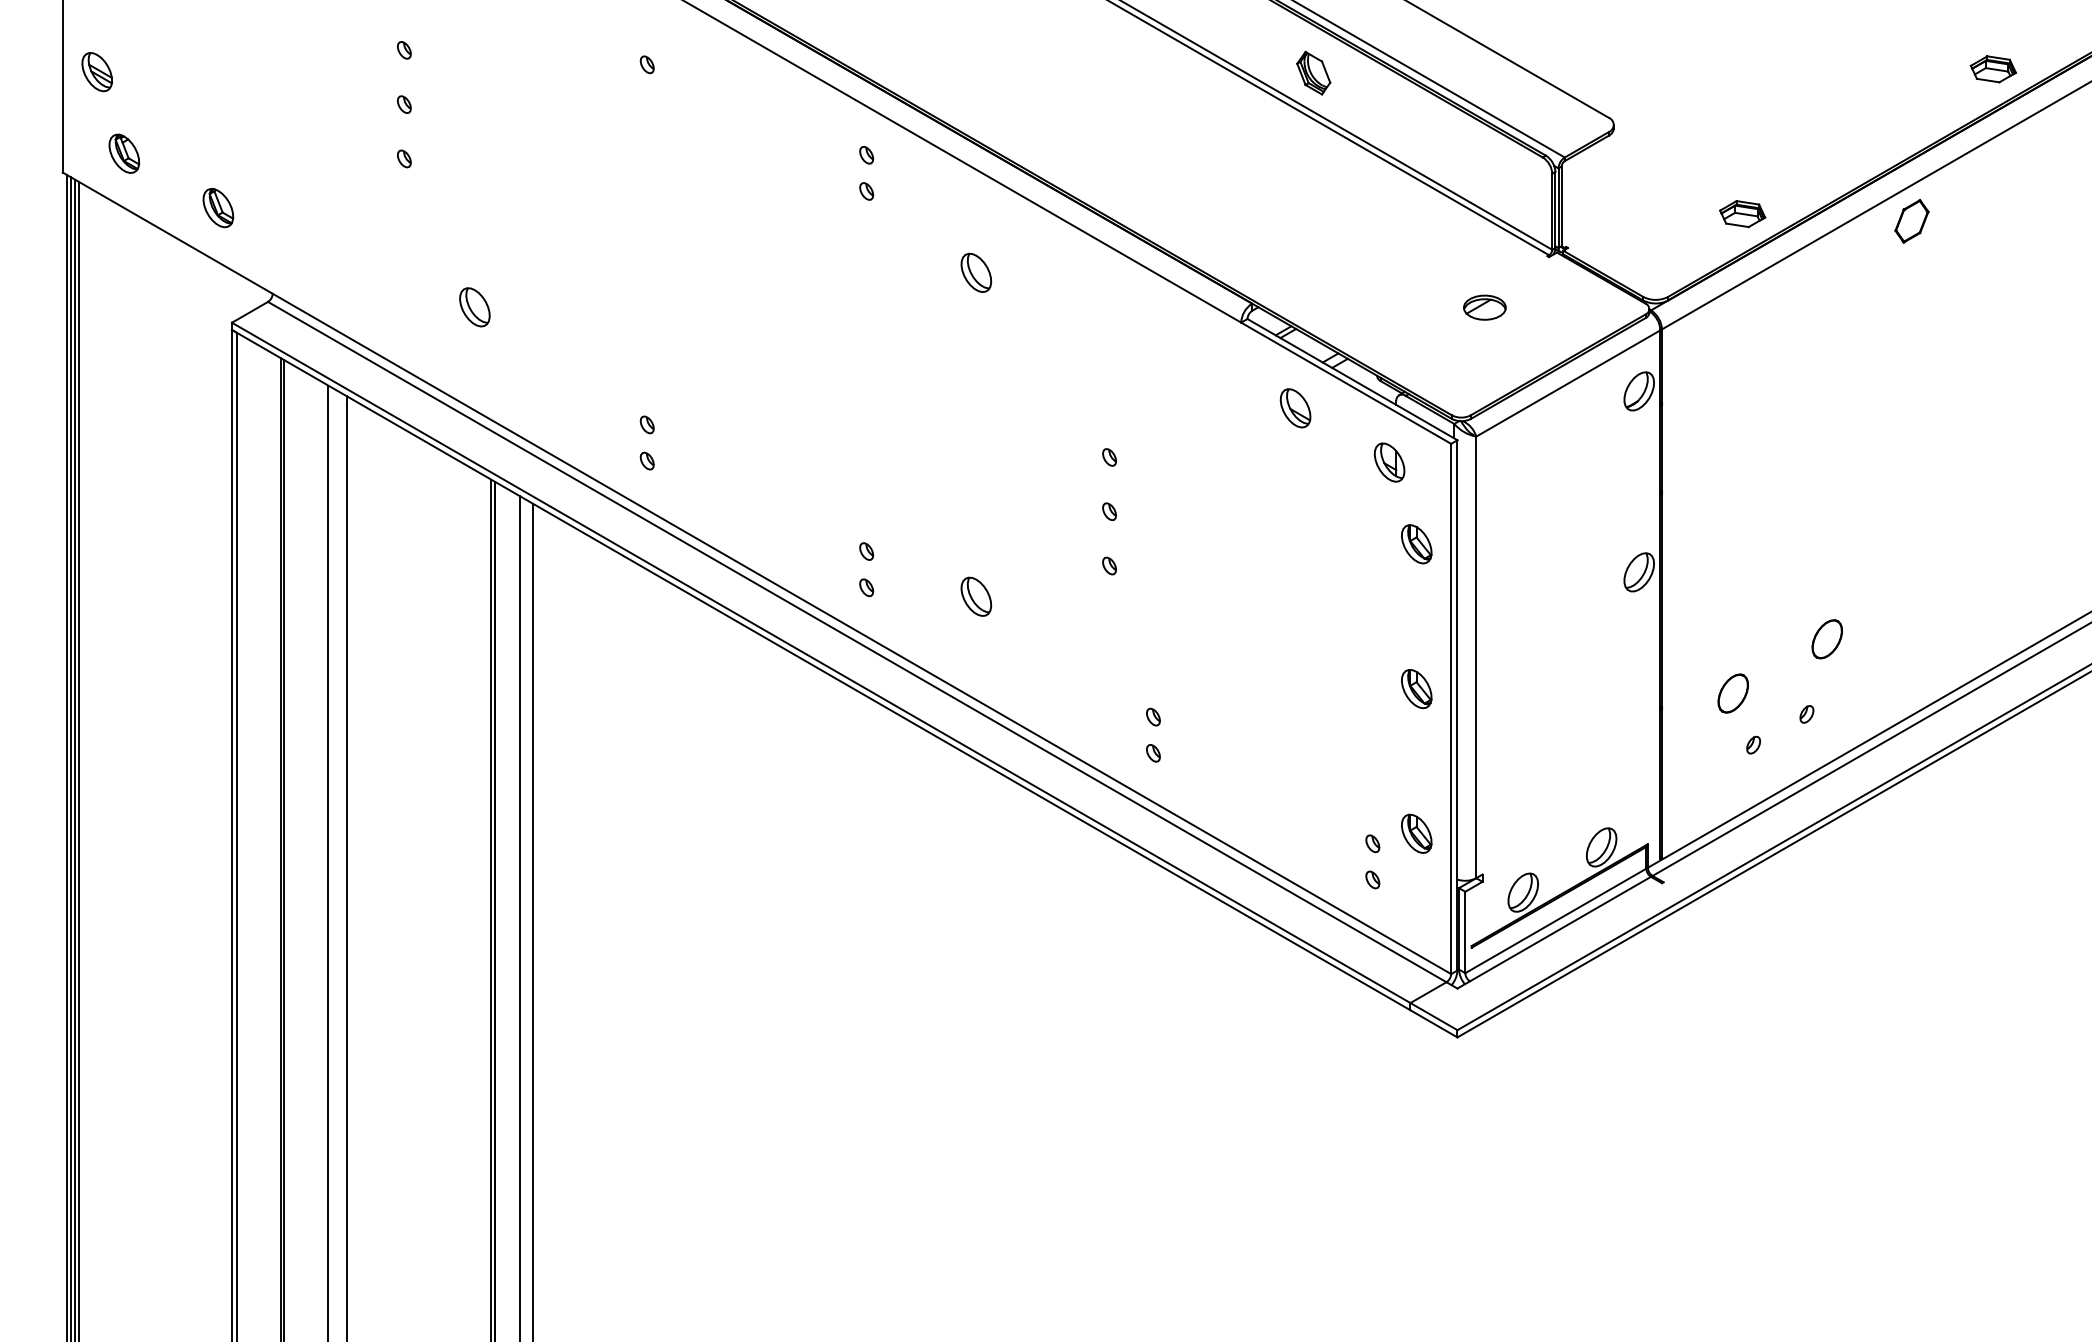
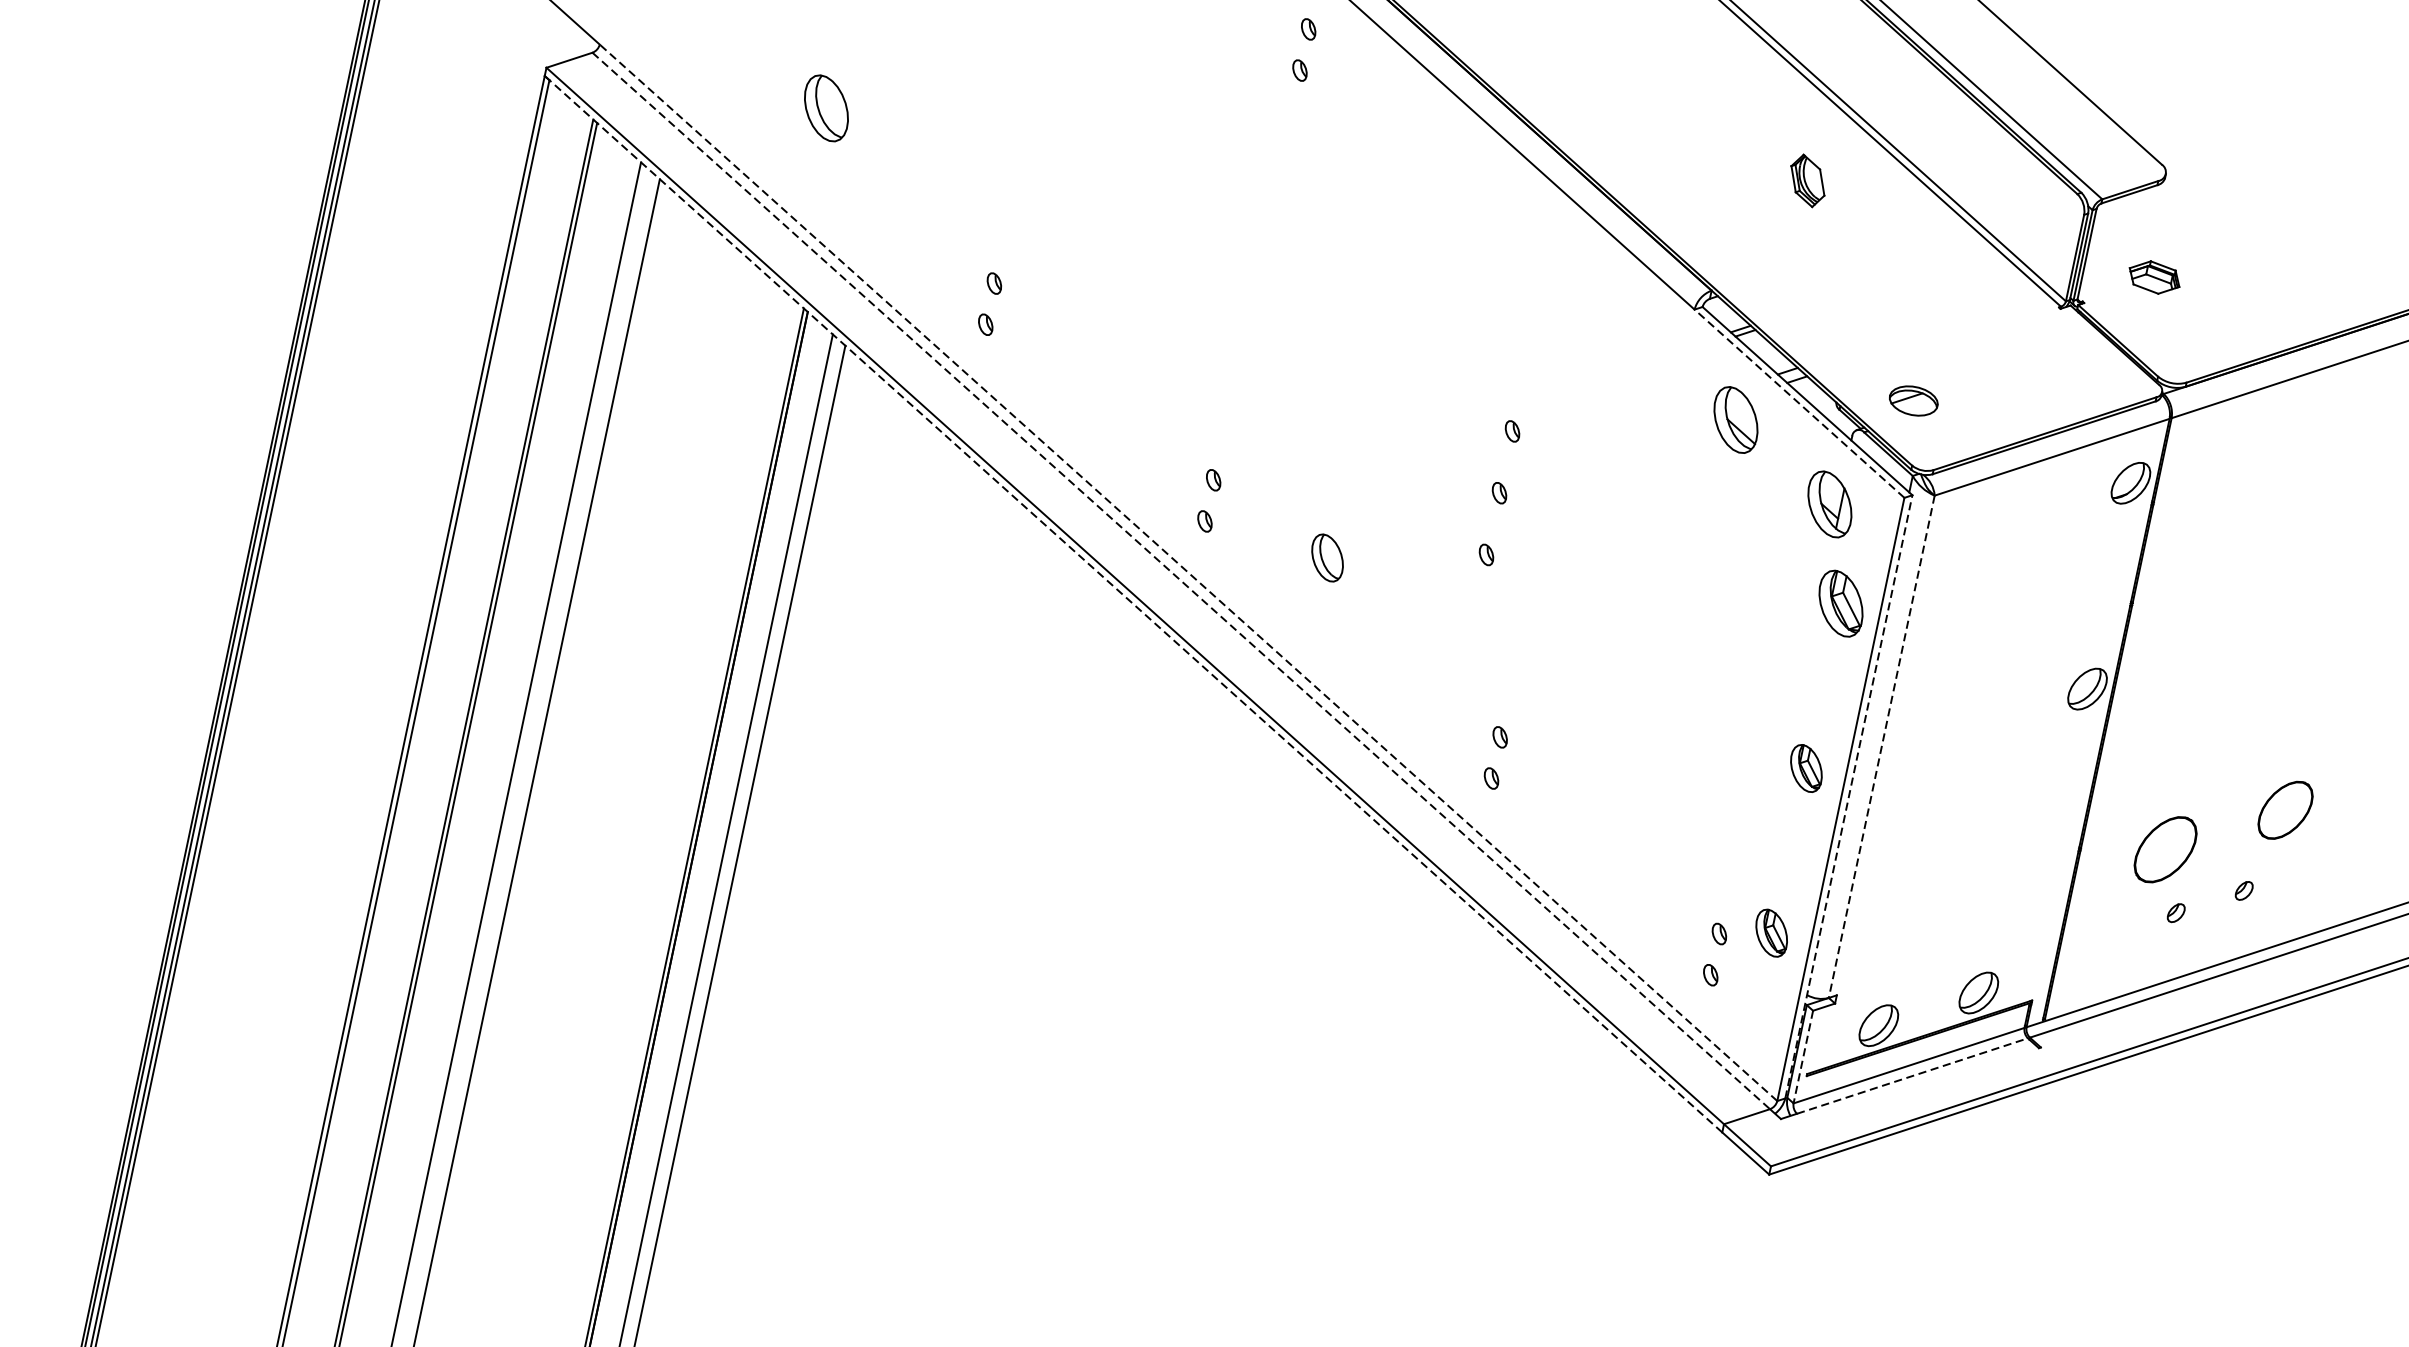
part: (1313, 72) -> (1807, 180), moved
part: (1742, 214) -> (2154, 277), moved
part: (976, 272) -> (1405, 189), removed
part: (474, 307) -> (826, 108), size x1.4
part: (1484, 307) -> (1913, 400), moved
line: (1345, 383) -> (1798, 403), solid -> dashed
part: (1295, 408) -> (1735, 420), size x1.4
part: (1389, 462) -> (1829, 504), size x1.4
part: (1416, 544) -> (1840, 604), size x1.4
line: (861, 633) -> (1188, 572), solid -> dashed
part: (1826, 639) -> (2284, 810), size x1.4
line: (857, 642) -> (1181, 581), solid -> dashed
line: (1476, 657) -> (1881, 746), solid -> dashed
line: (820, 669) -> (1132, 603), solid -> dashed
part: (1732, 693) -> (2164, 849), size x1.6
line: (1457, 704) -> (1849, 795), solid -> dashed
line: (1560, 928) -> (1912, 1075), solid -> dashed
line: (1465, 932) -> (1803, 1057), solid -> dashed

